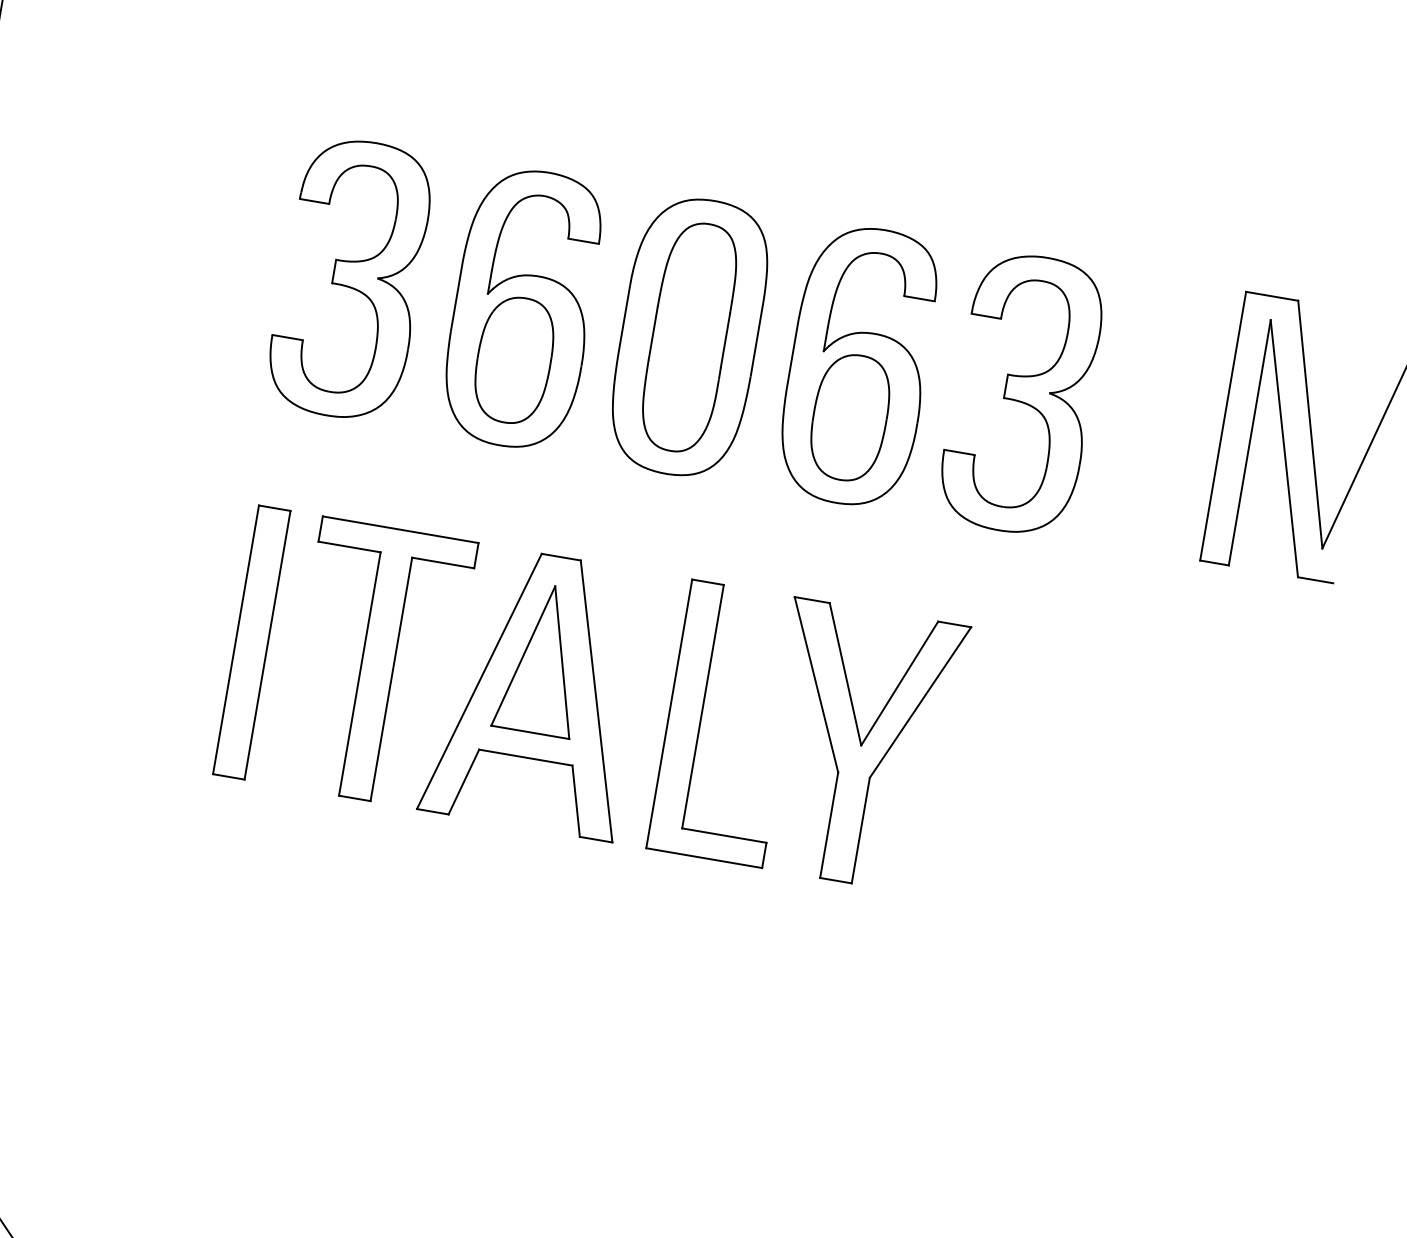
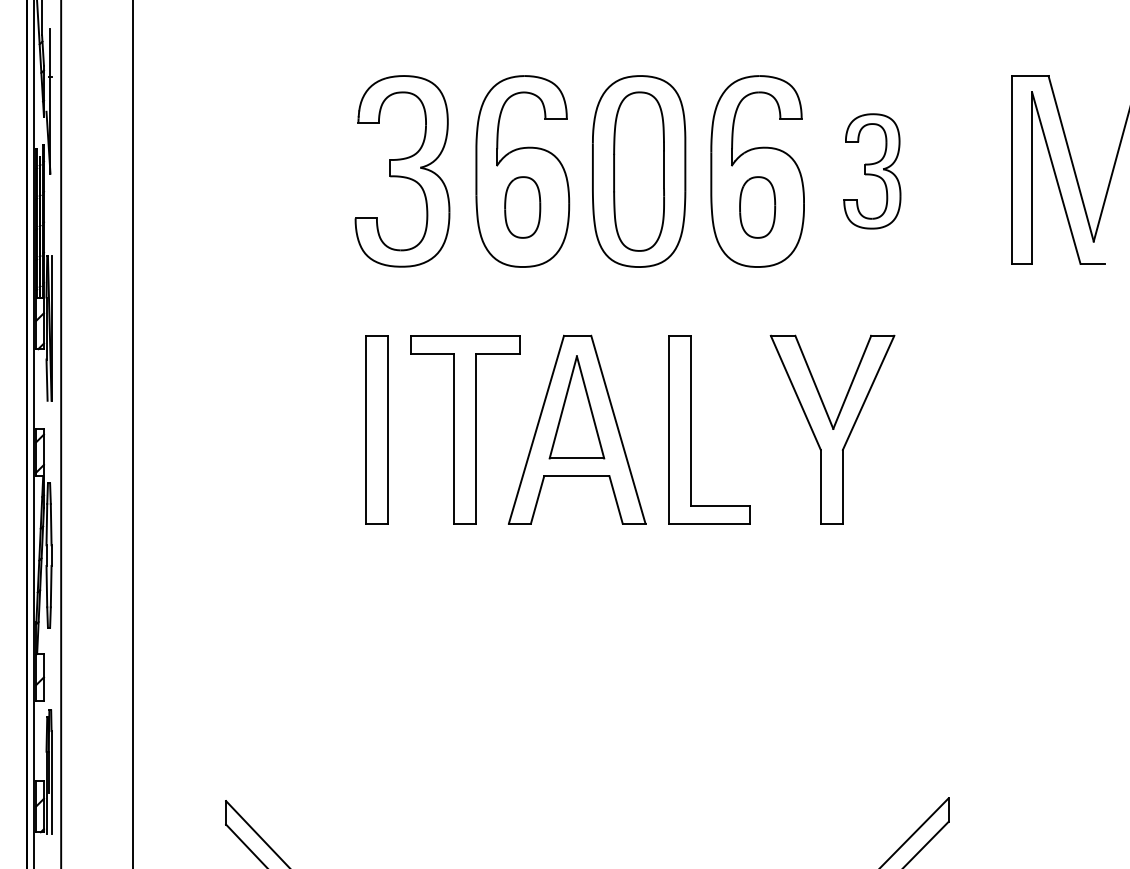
part: (513, 360) -> (522, 207), size x0.7
part: (1023, 394) -> (872, 171), size x0.6
part: (849, 417) -> (757, 207), size x0.7
part: (859, 746) -> (832, 429), moved

